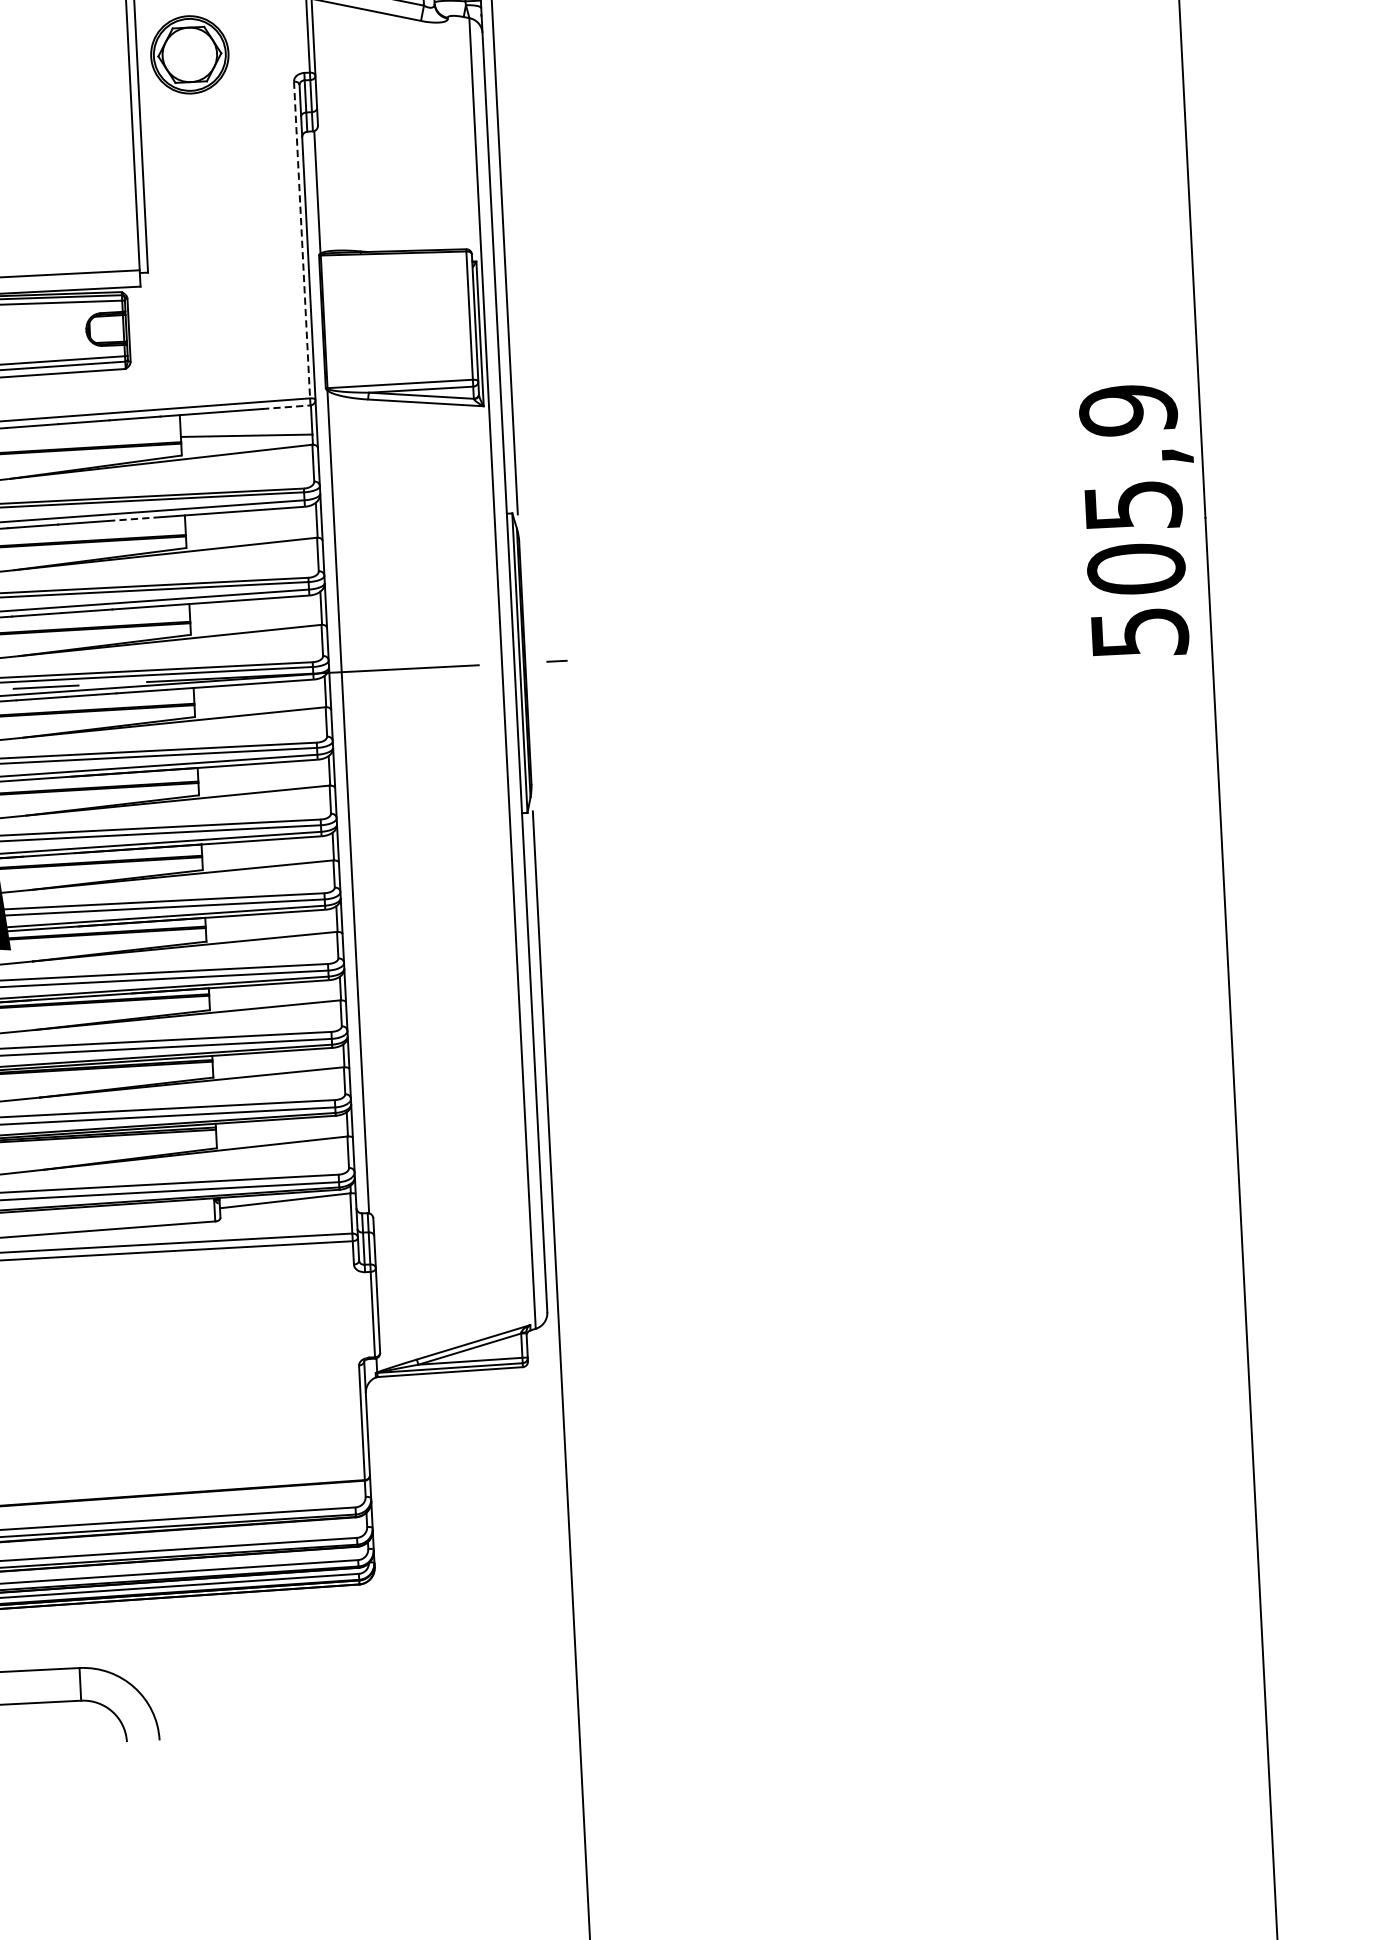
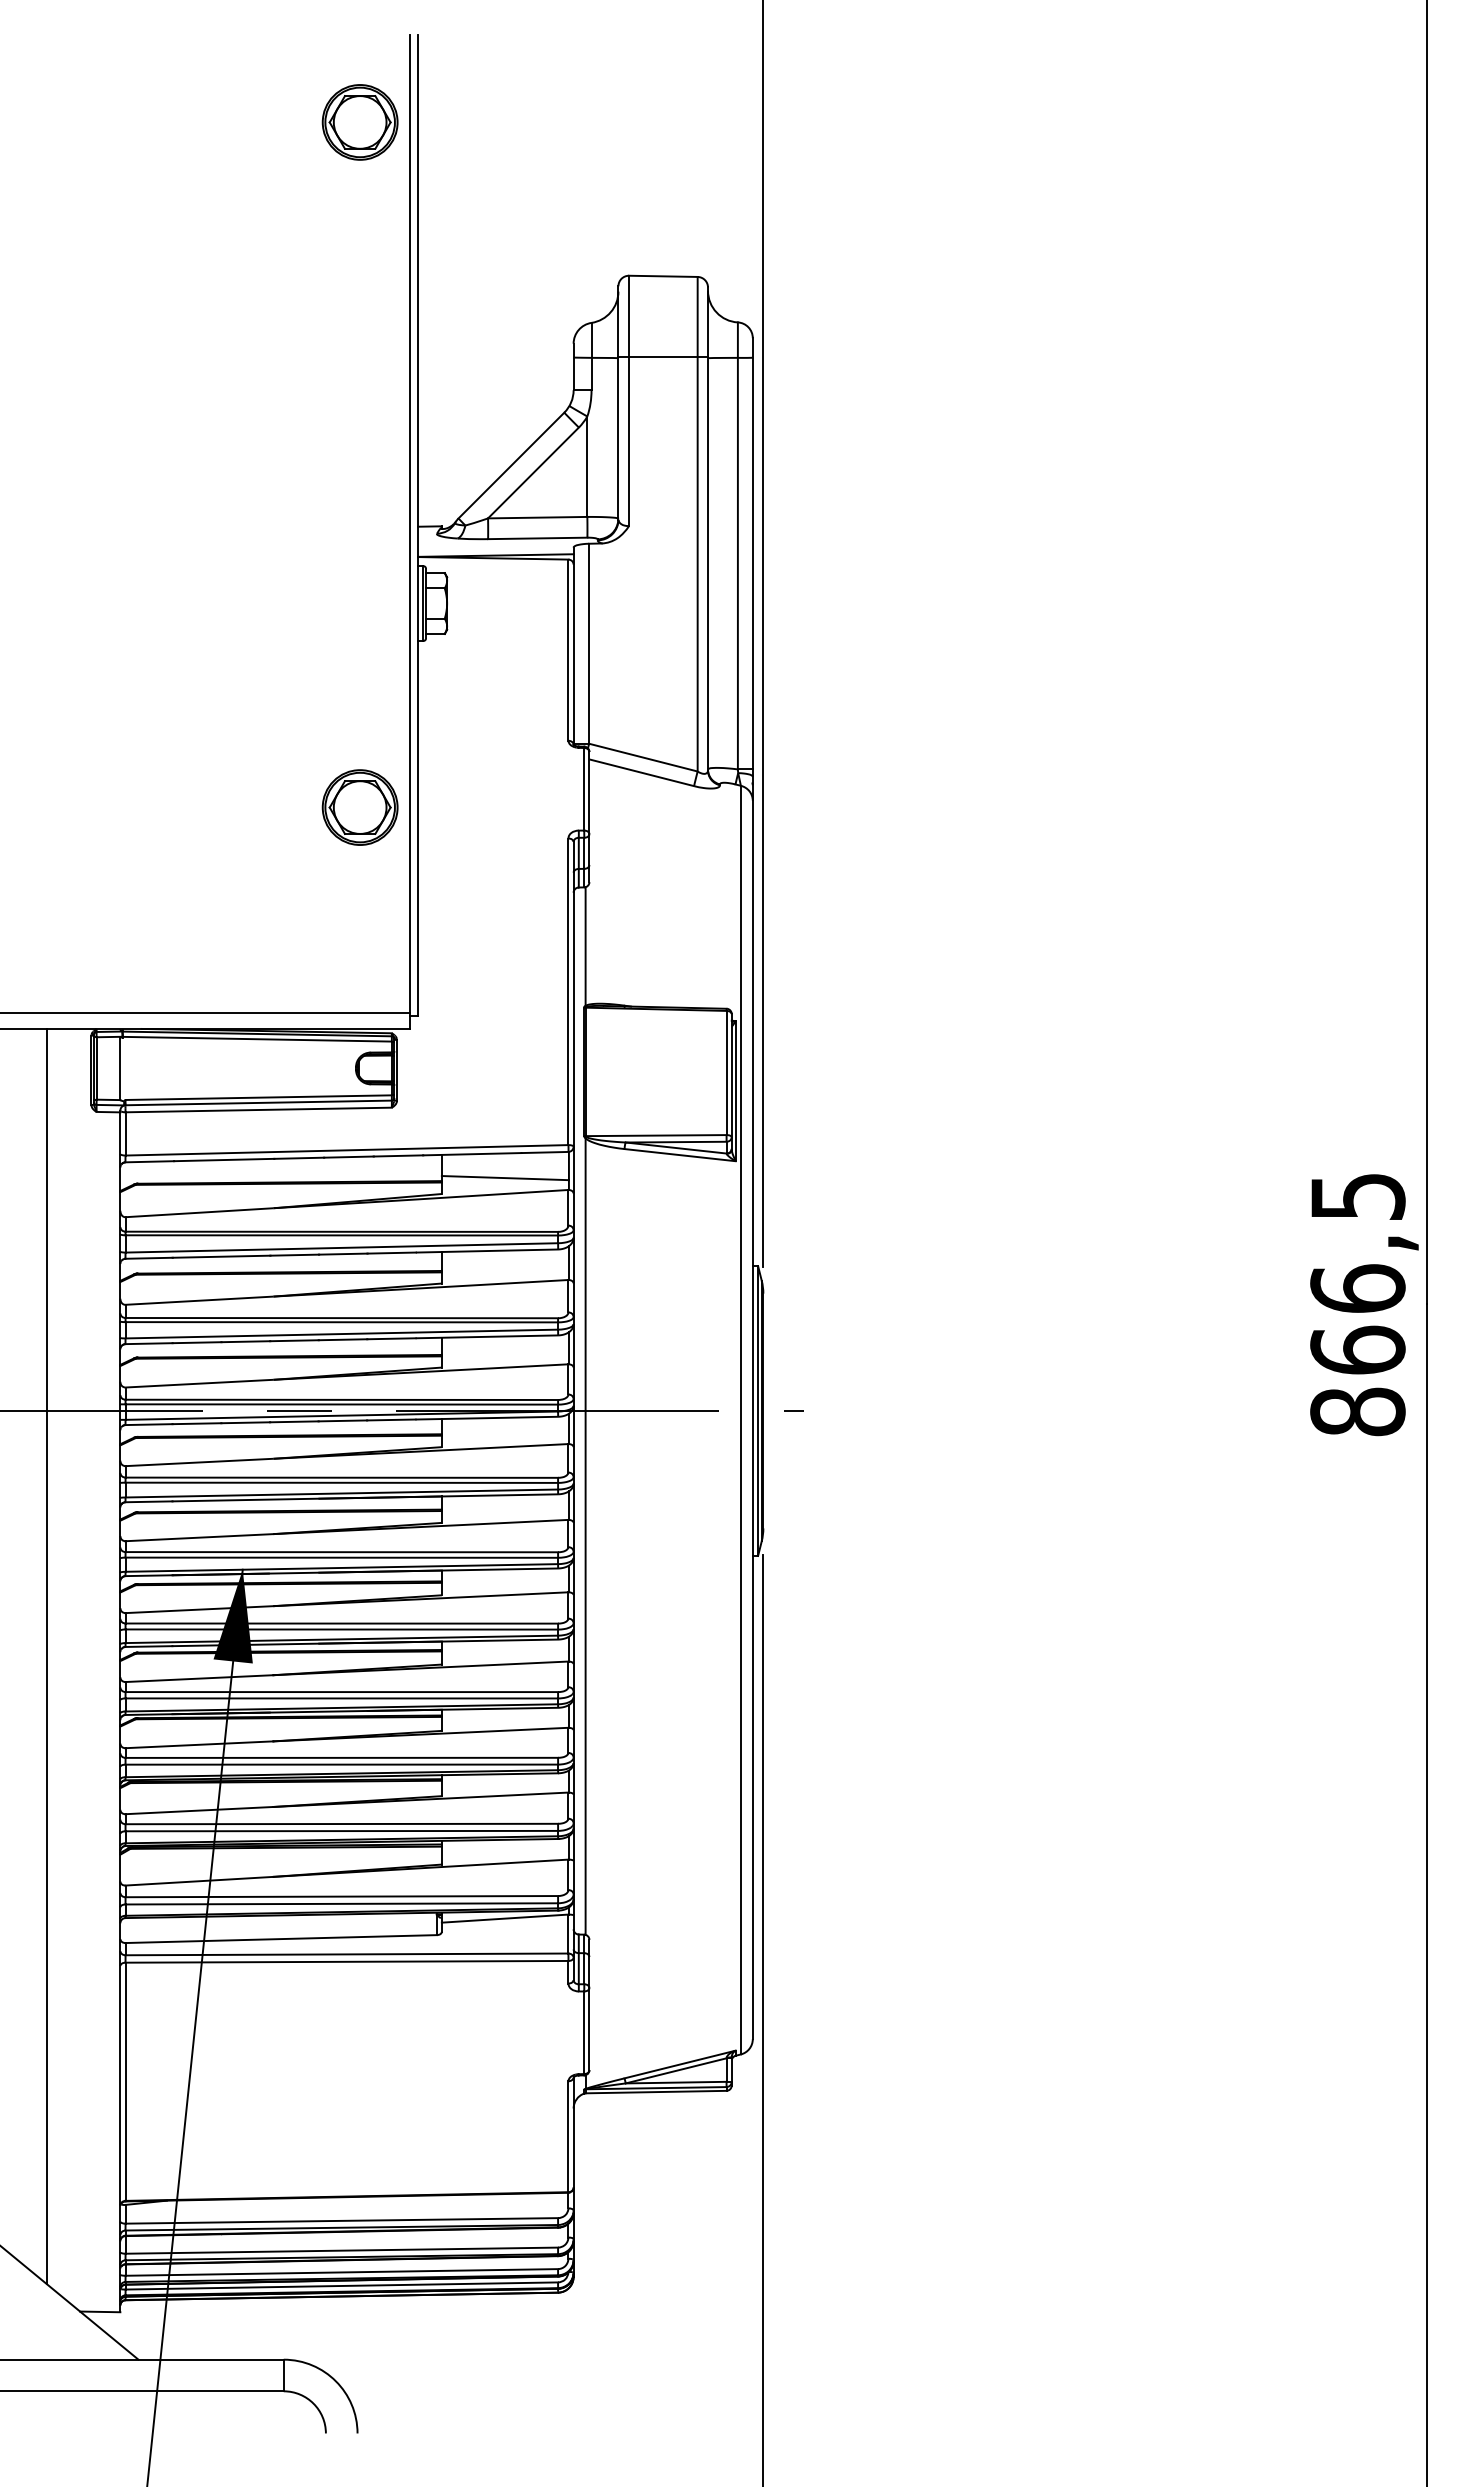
part: (189, 54) -> (359, 807), moved
line: (302, 240) -> (568, 992), dashed -> solid
line: (286, 407) -> (545, 1152), dashed -> solid
line: (133, 519) -> (392, 1253), dashed -> solid
text: (1133, 521) -> (1357, 1304), 505,9 -> 866,5

